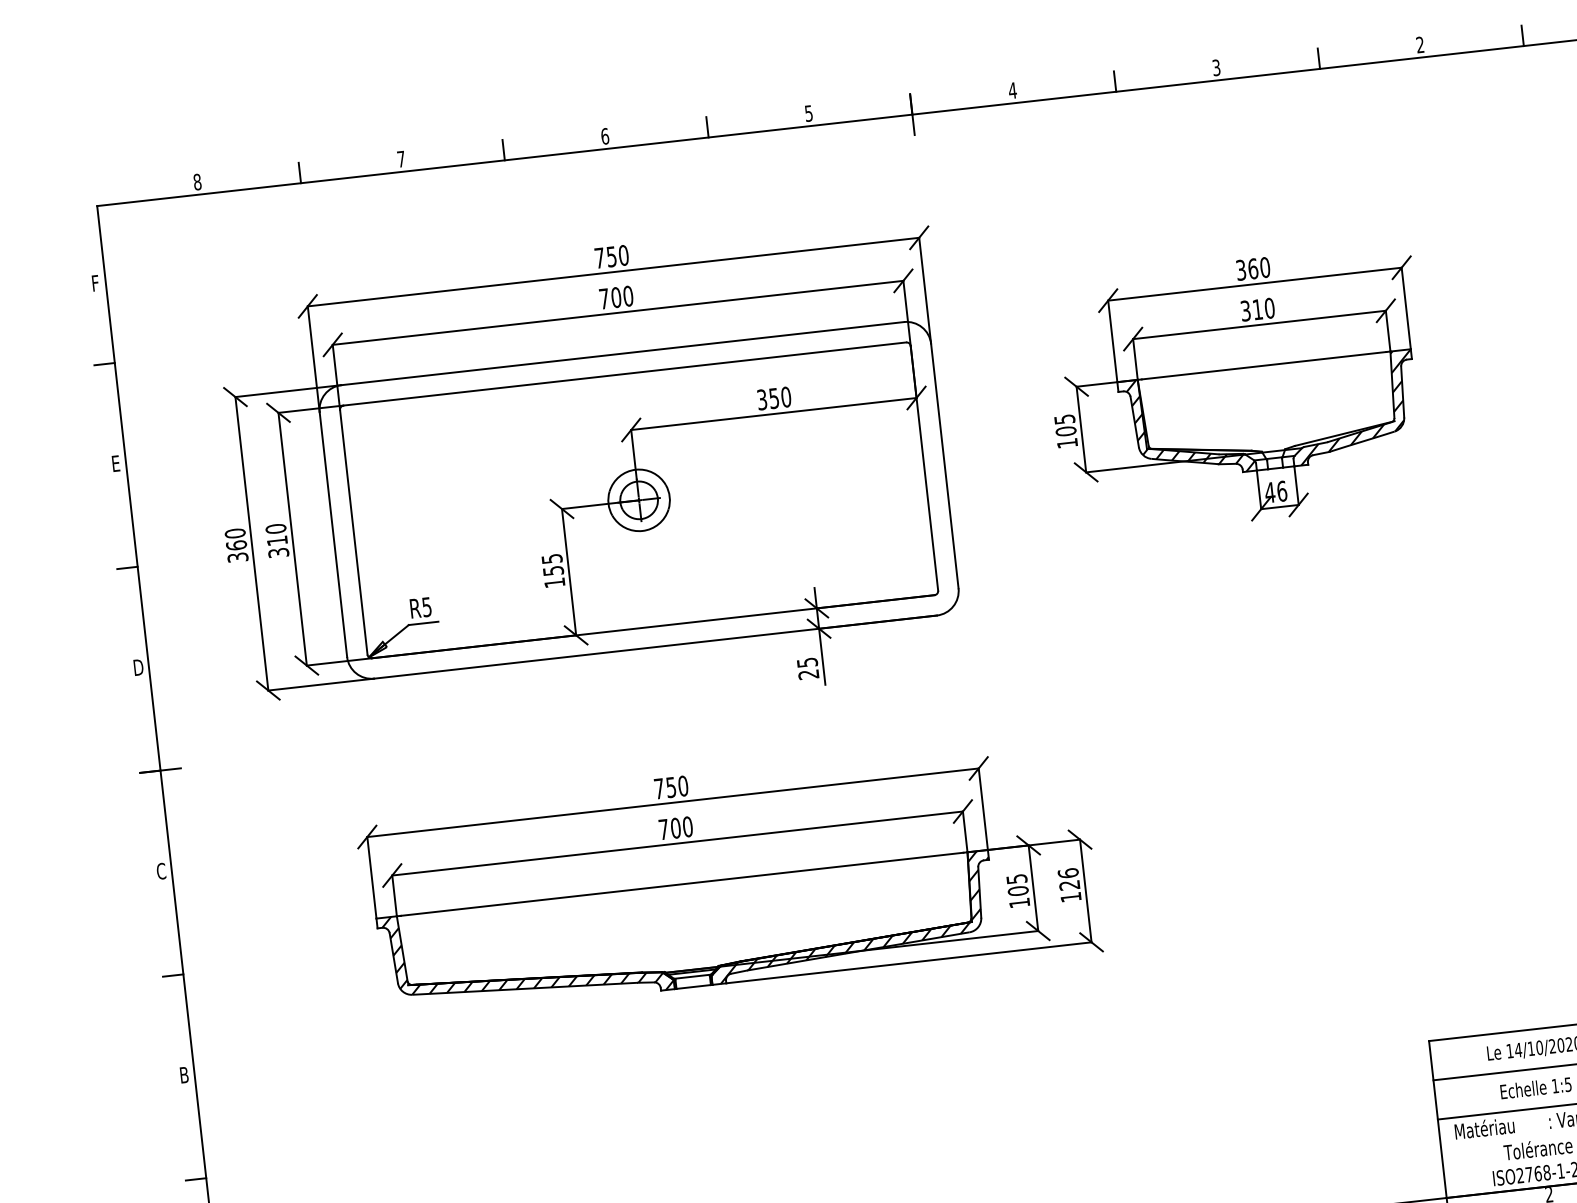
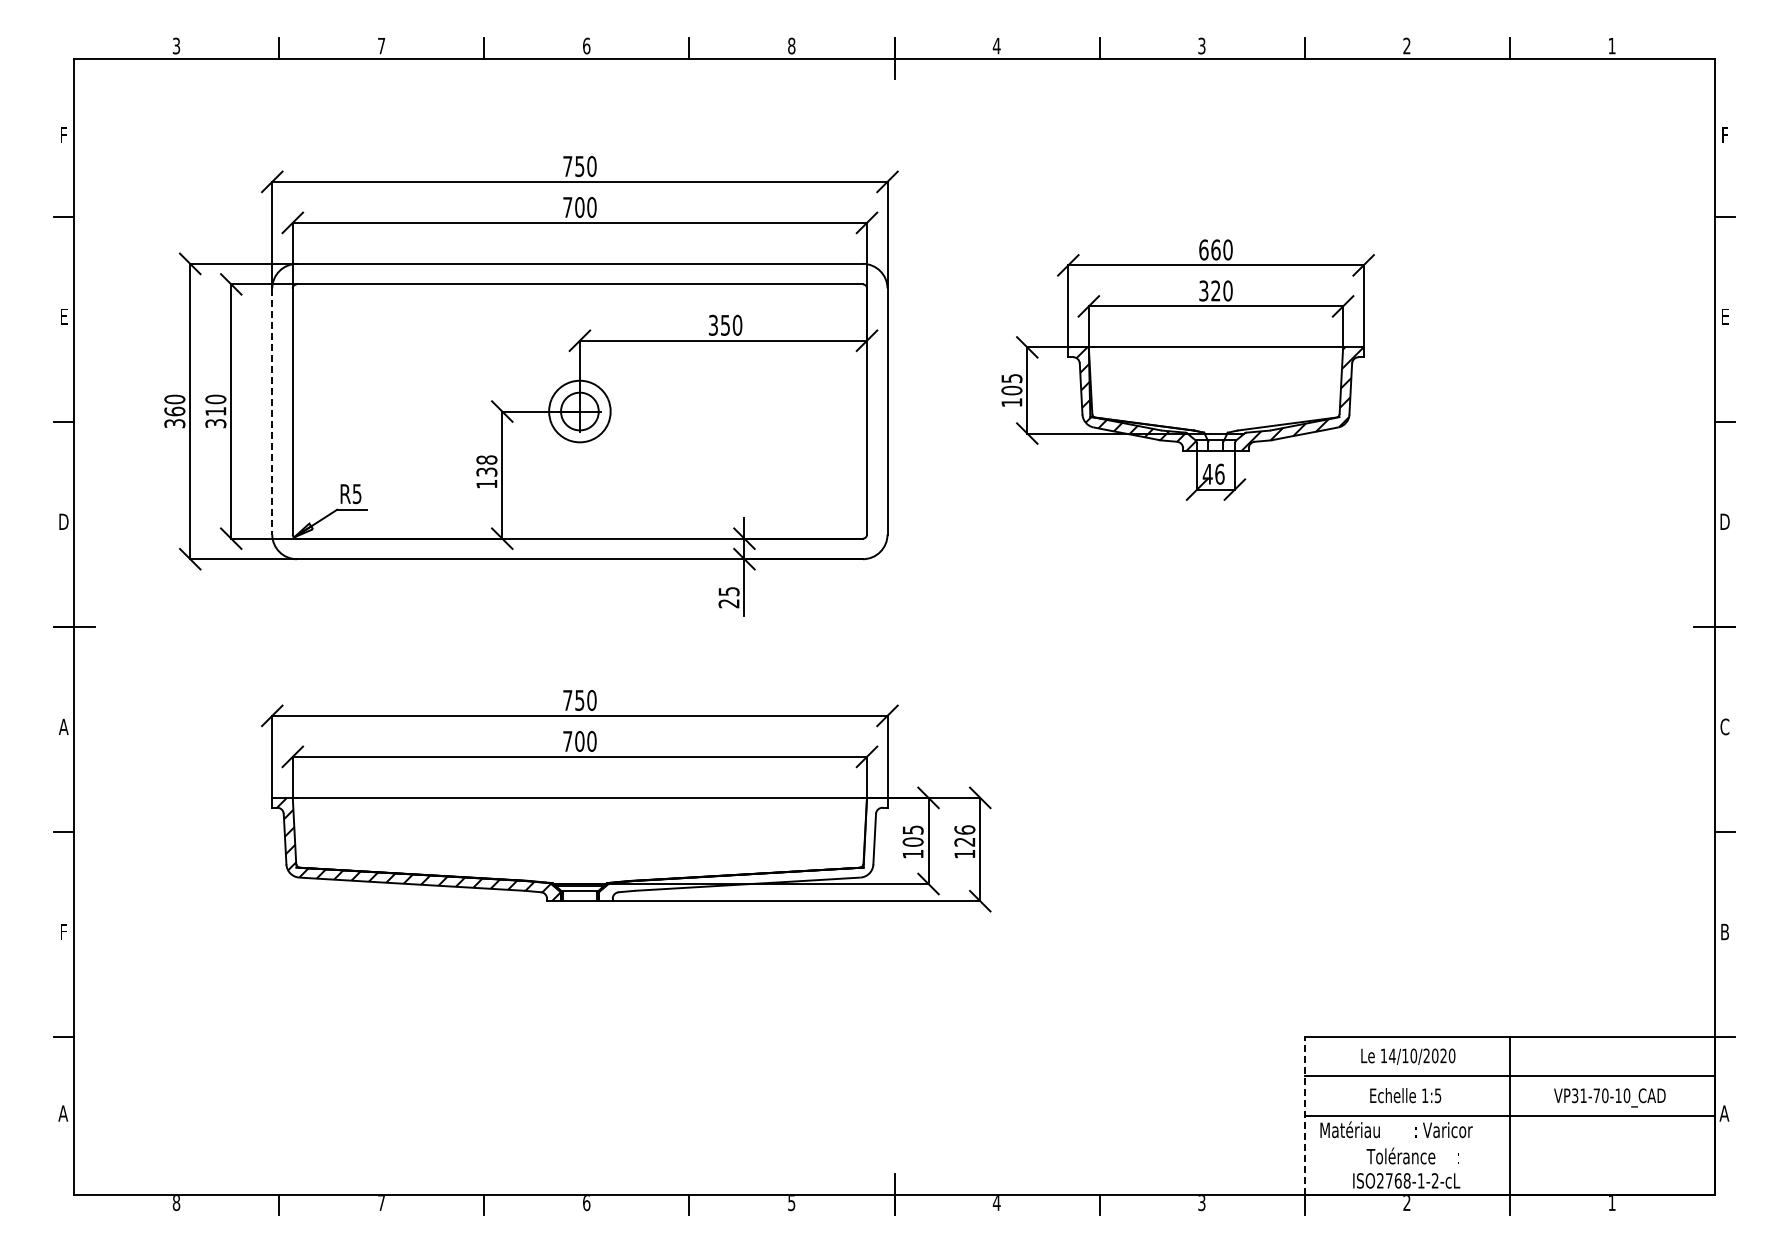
text: (808, 113) -> (791, 45), 5 -> 8
text: (197, 181) -> (176, 45), 8 -> 3
text: (1240, 269) -> (1203, 249), 360 -> 660
text: (1257, 309) -> (1215, 290), 310 -> 320
line: (333, 535) -> (272, 412), solid -> dashed
text: (552, 564) -> (486, 465), 155 -> 138
text: (161, 870) -> (63, 726), C -> A
hatch: (854, 916) -> (747, 849), removed
text: (183, 1074) -> (63, 931), B -> F
line: (1437, 1119) -> (1304, 1115), solid -> dashed

